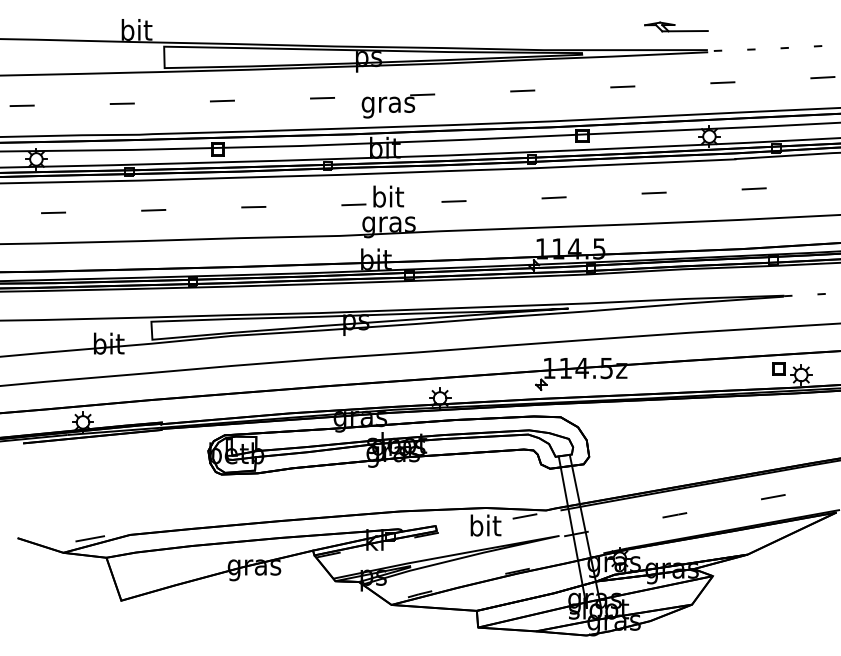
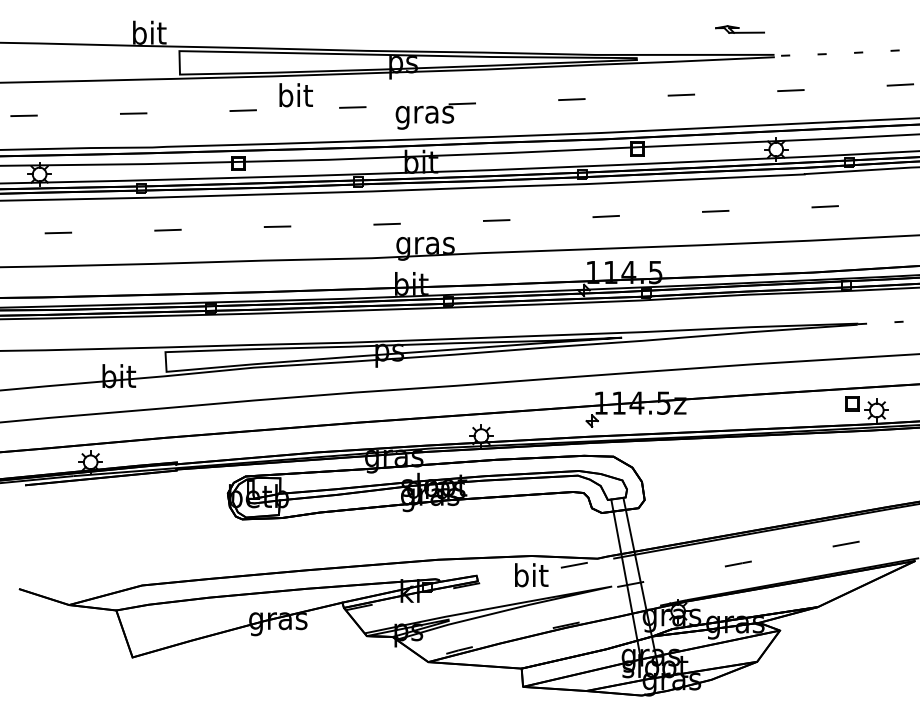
part: (675, 26) -> (739, 29), size x0.7
text: (388, 196) -> (295, 95), moved
line: (90, 538) -> (98, 589), removed

